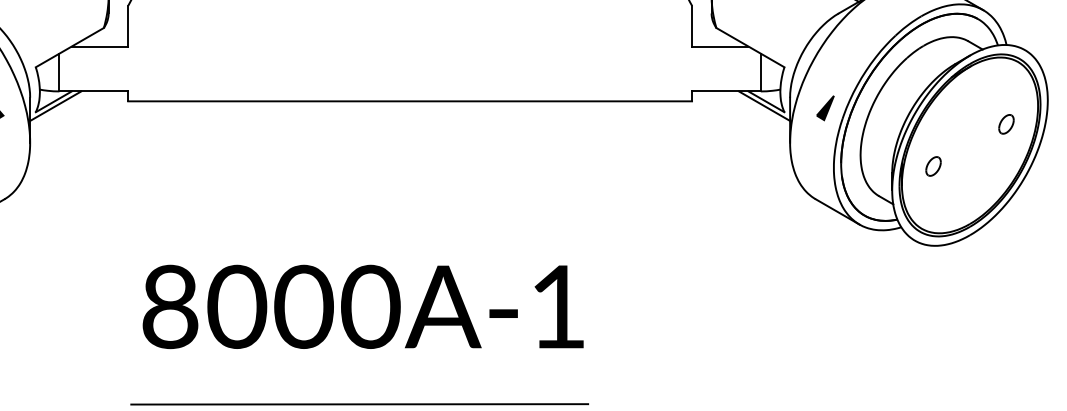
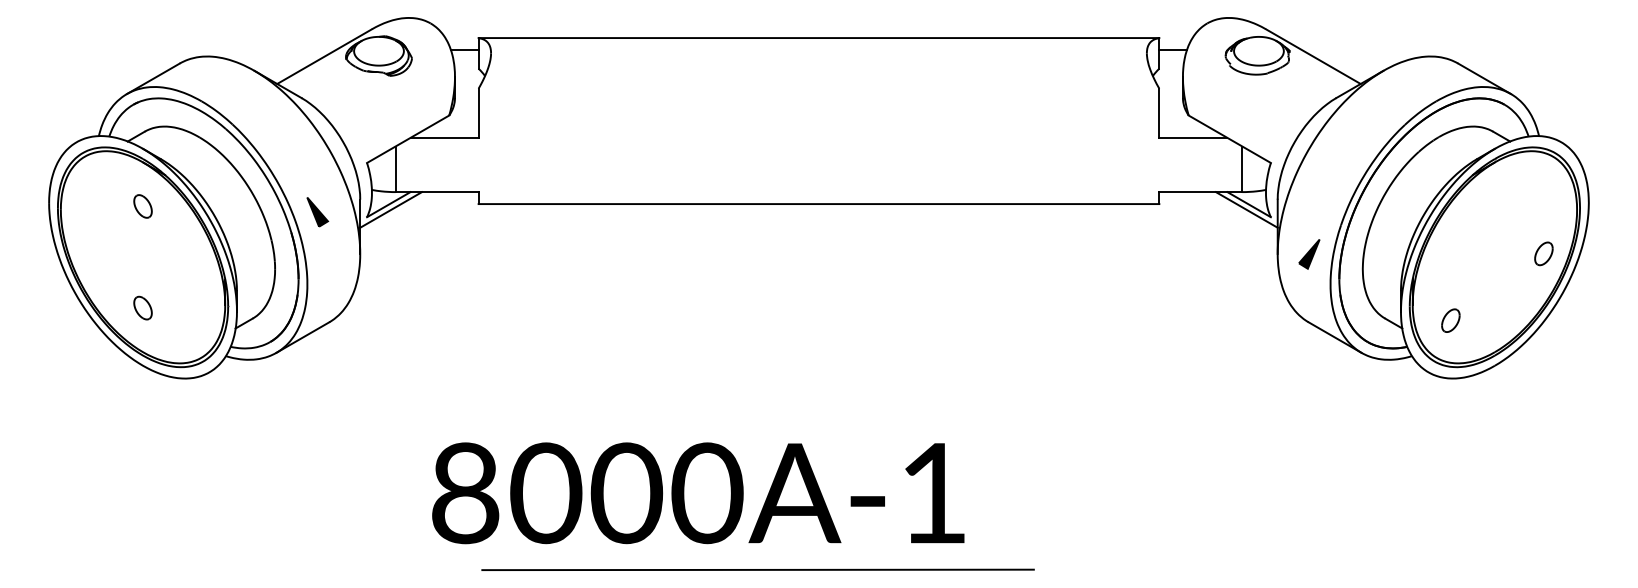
part: (825, 108) -> (1309, 254), moved
part: (1006, 124) -> (1543, 253), moved
part: (933, 166) -> (1450, 320), moved
text: (363, 307) -> (698, 493), moved

